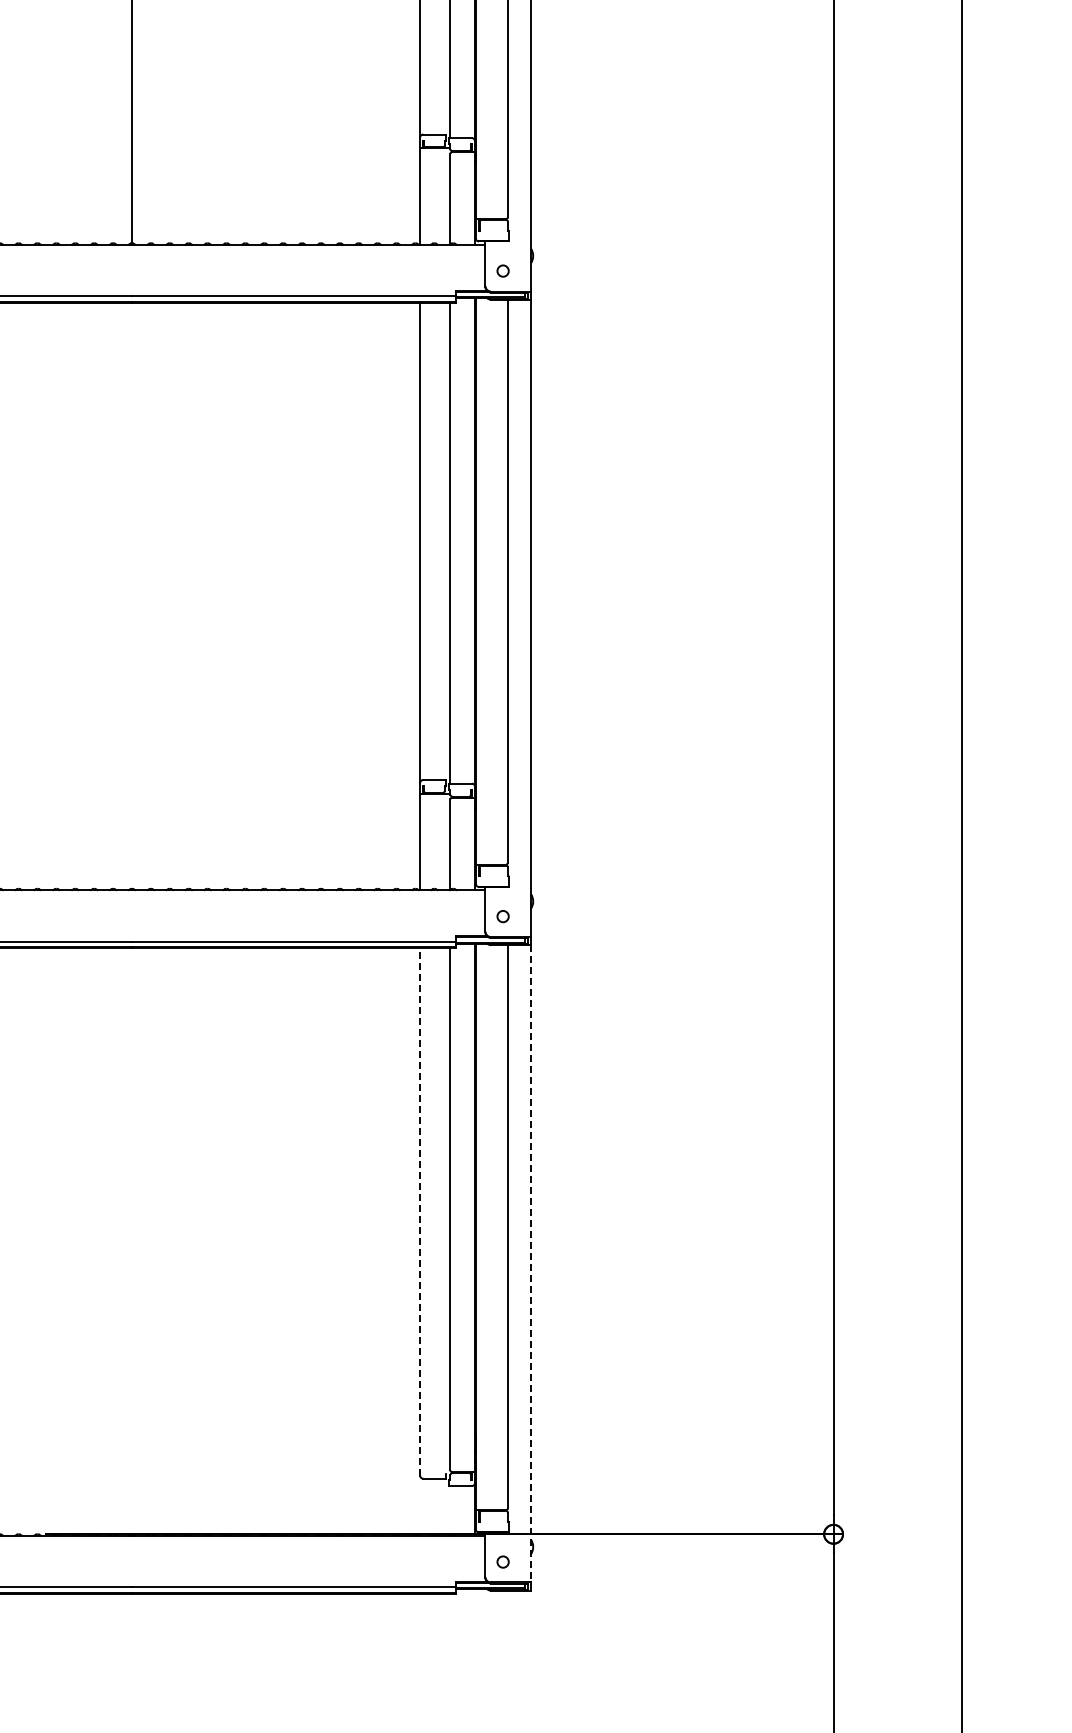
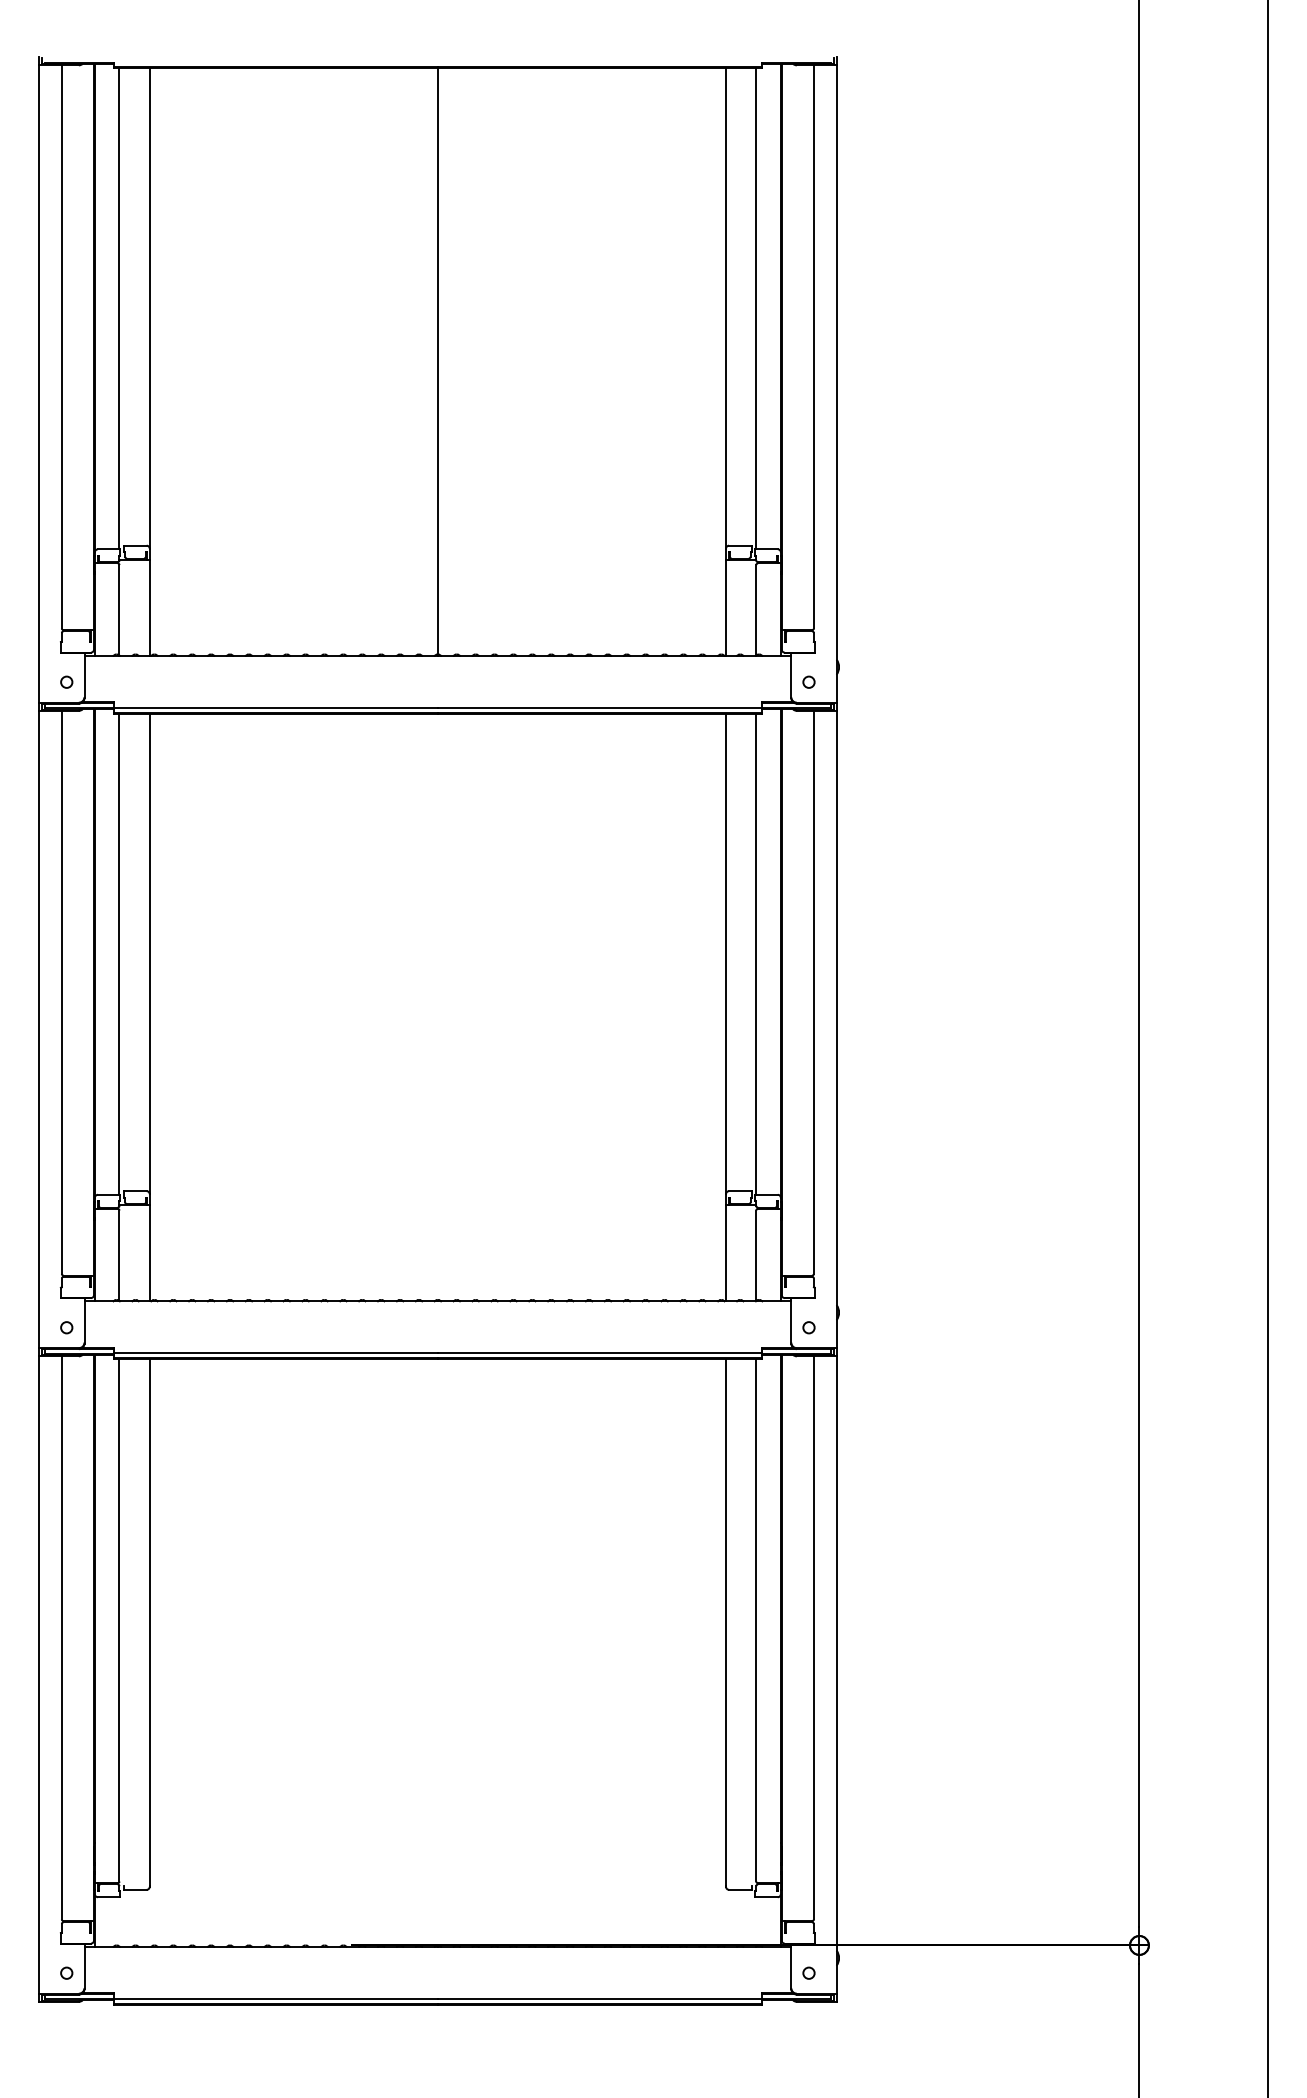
line: (420, 1212) -> (726, 1623), dashed -> solid
line: (530, 1264) -> (836, 1675), dashed -> solid

